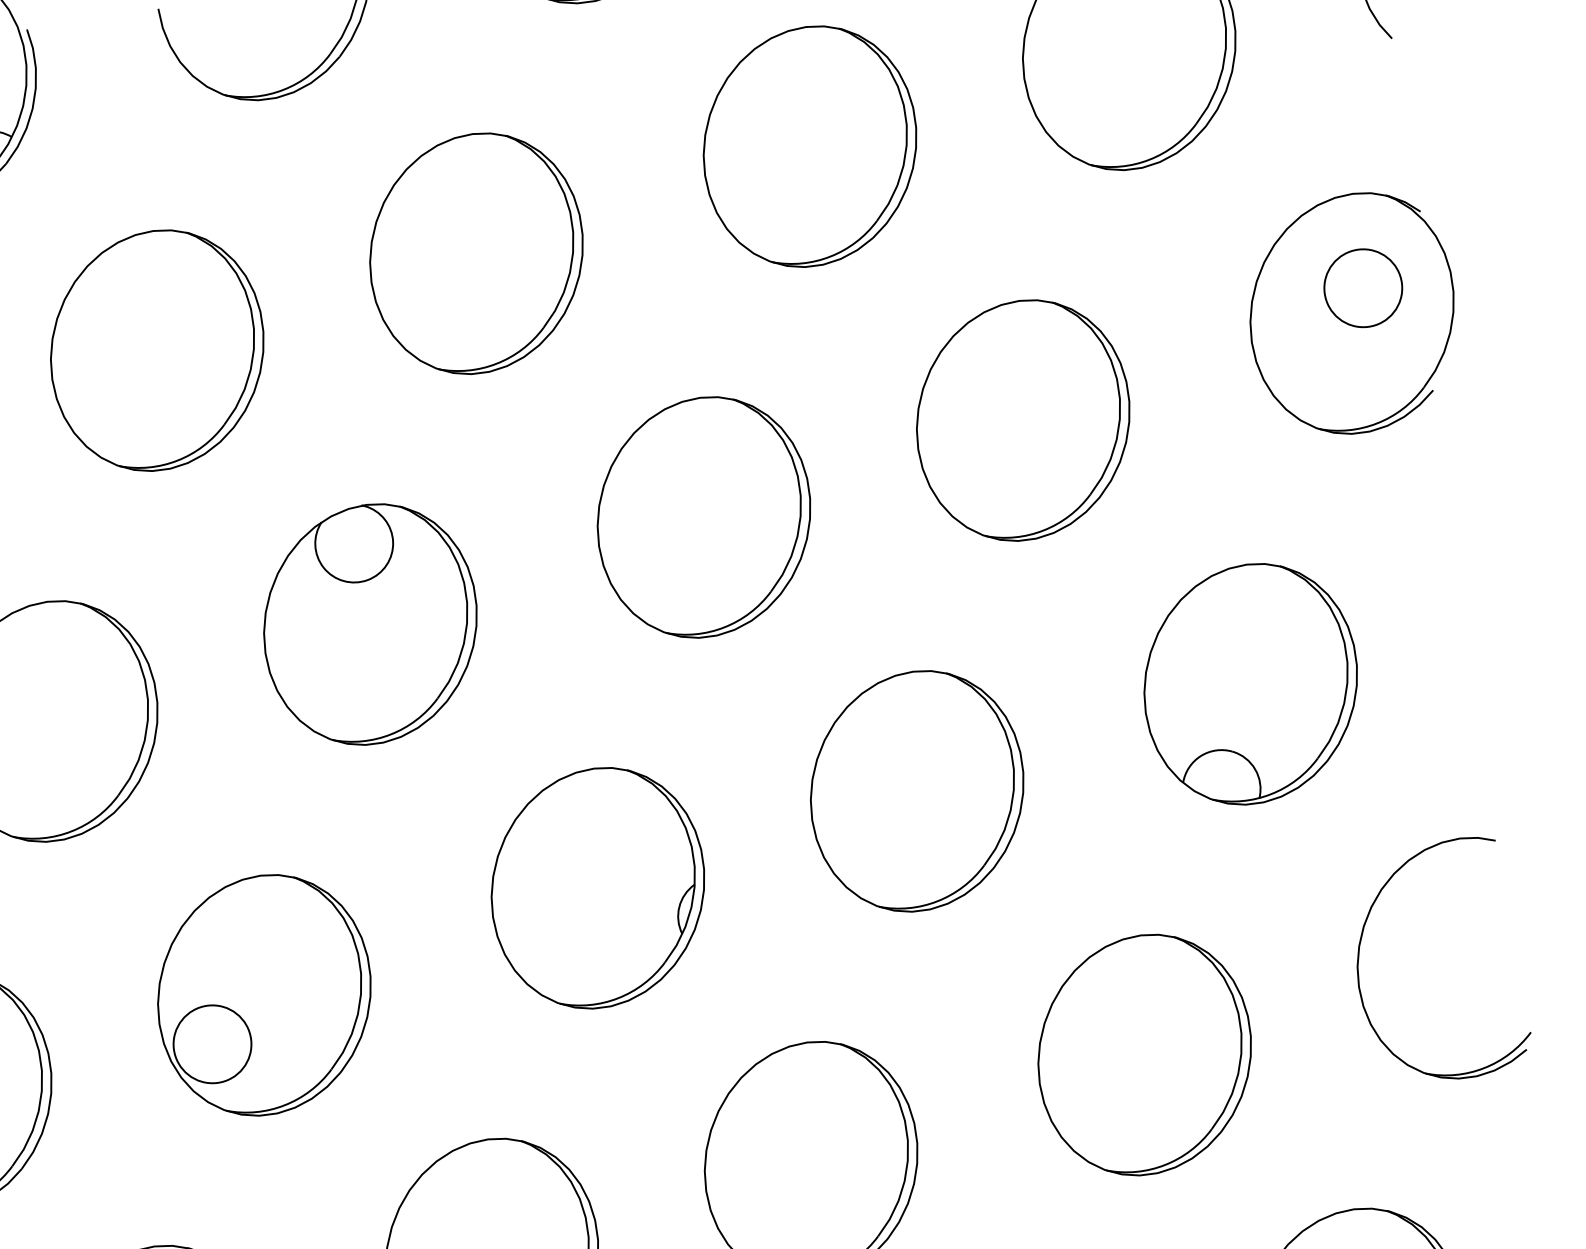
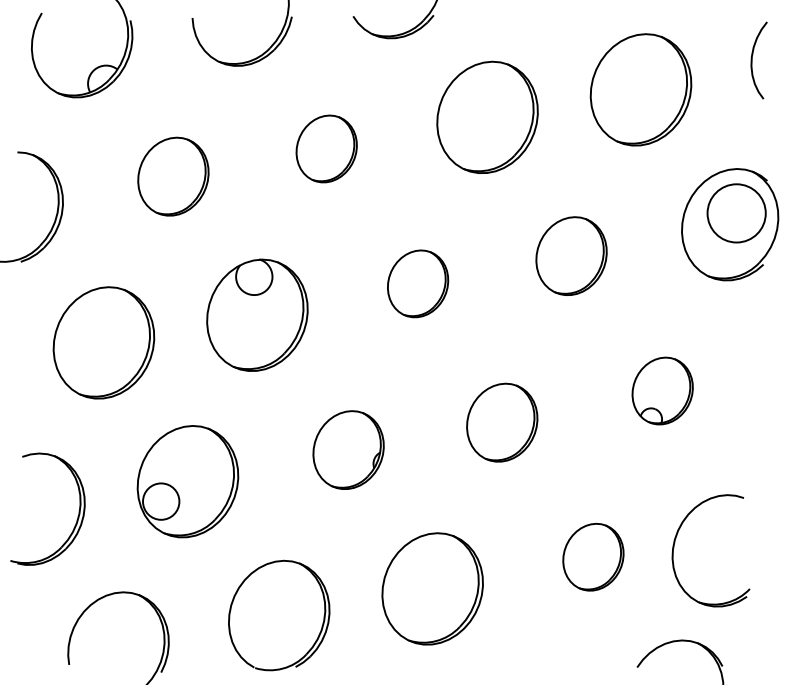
part: (475, 252) -> (326, 148), size x0.6
circle: (1362, 288) -> (736, 213), size x1.6
part: (157, 350) -> (173, 176), size x0.7
part: (1022, 418) -> (571, 255), size x0.7
part: (702, 516) -> (417, 283), size x0.6
part: (1249, 683) -> (662, 390), size x0.6
part: (917, 791) -> (502, 422), size x0.7
part: (597, 886) -> (348, 449), size x0.7
part: (1361, 952) -> (675, 542), moved
part: (1144, 1053) -> (593, 556), size x0.6

